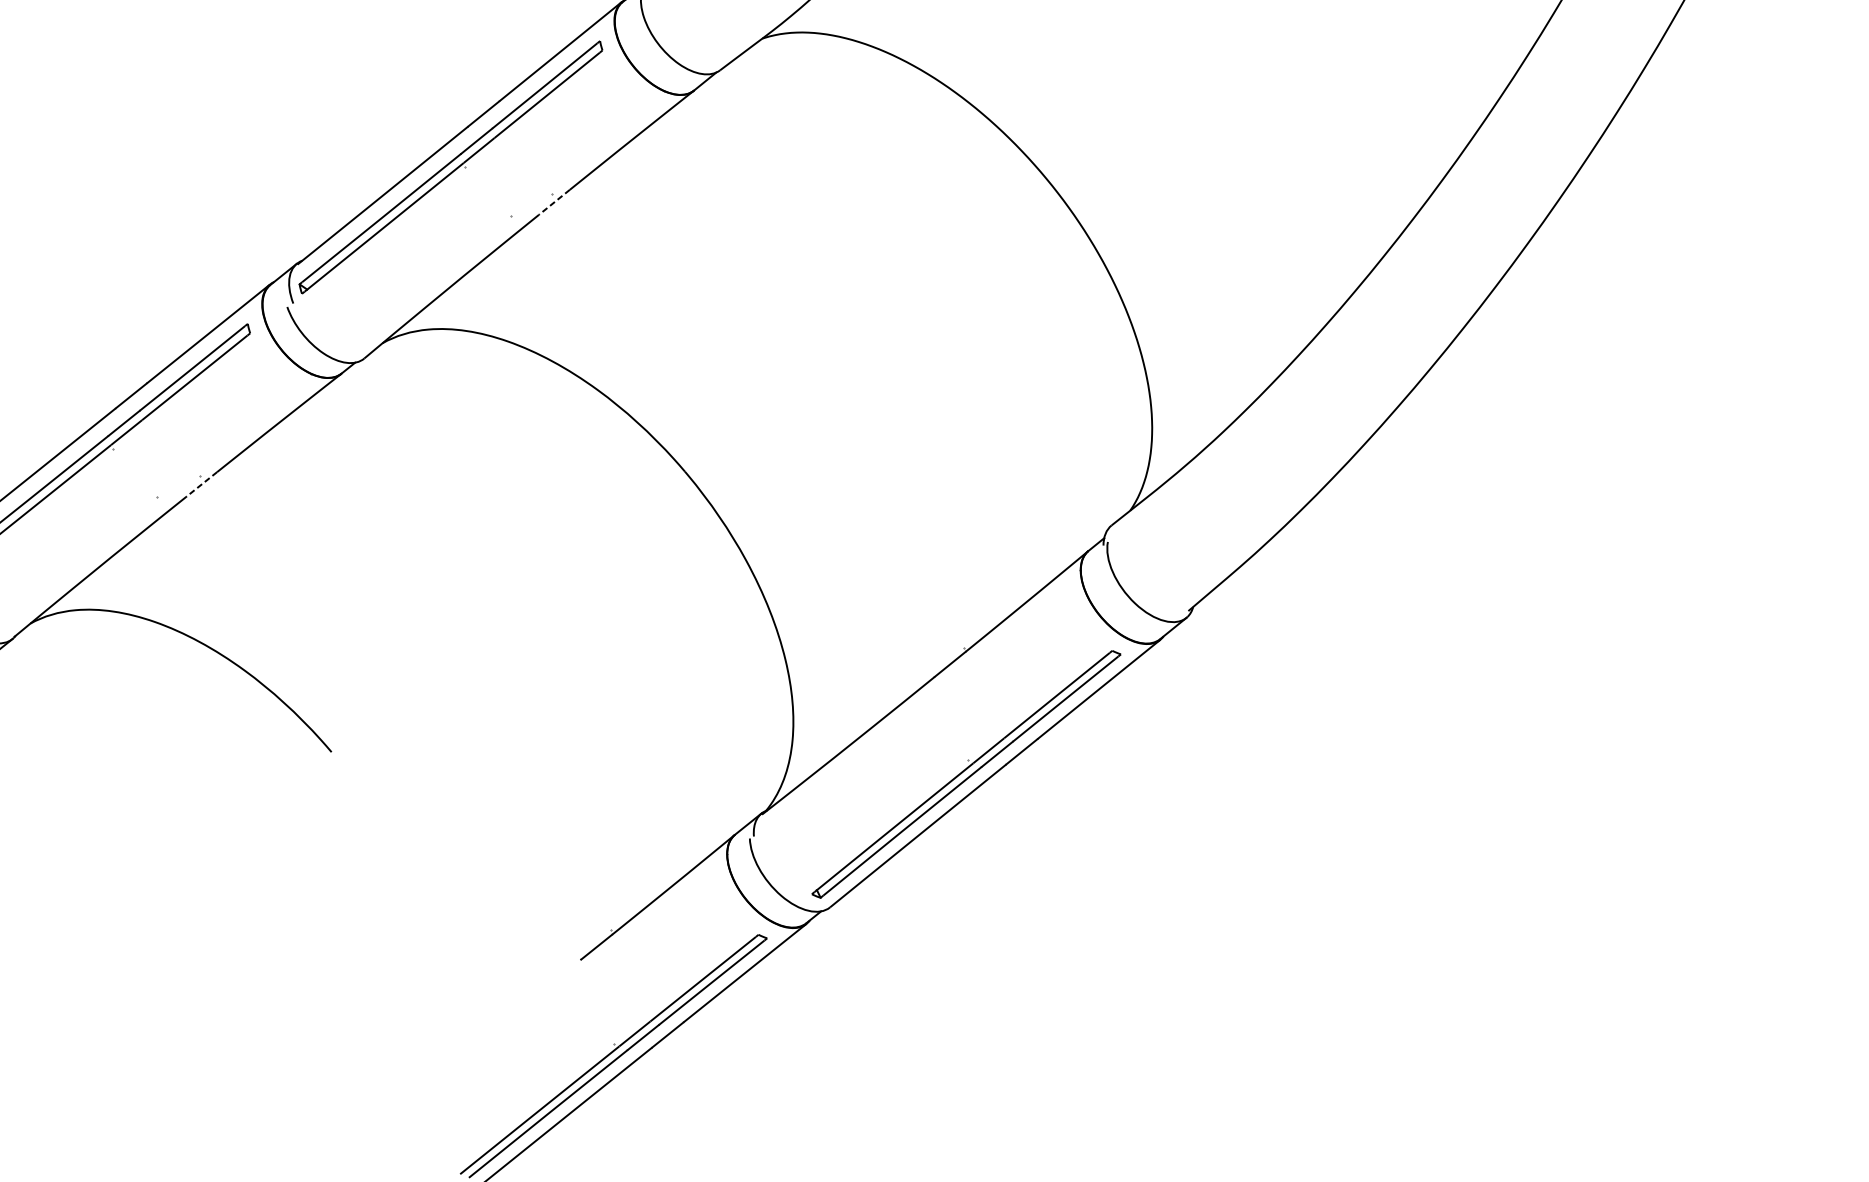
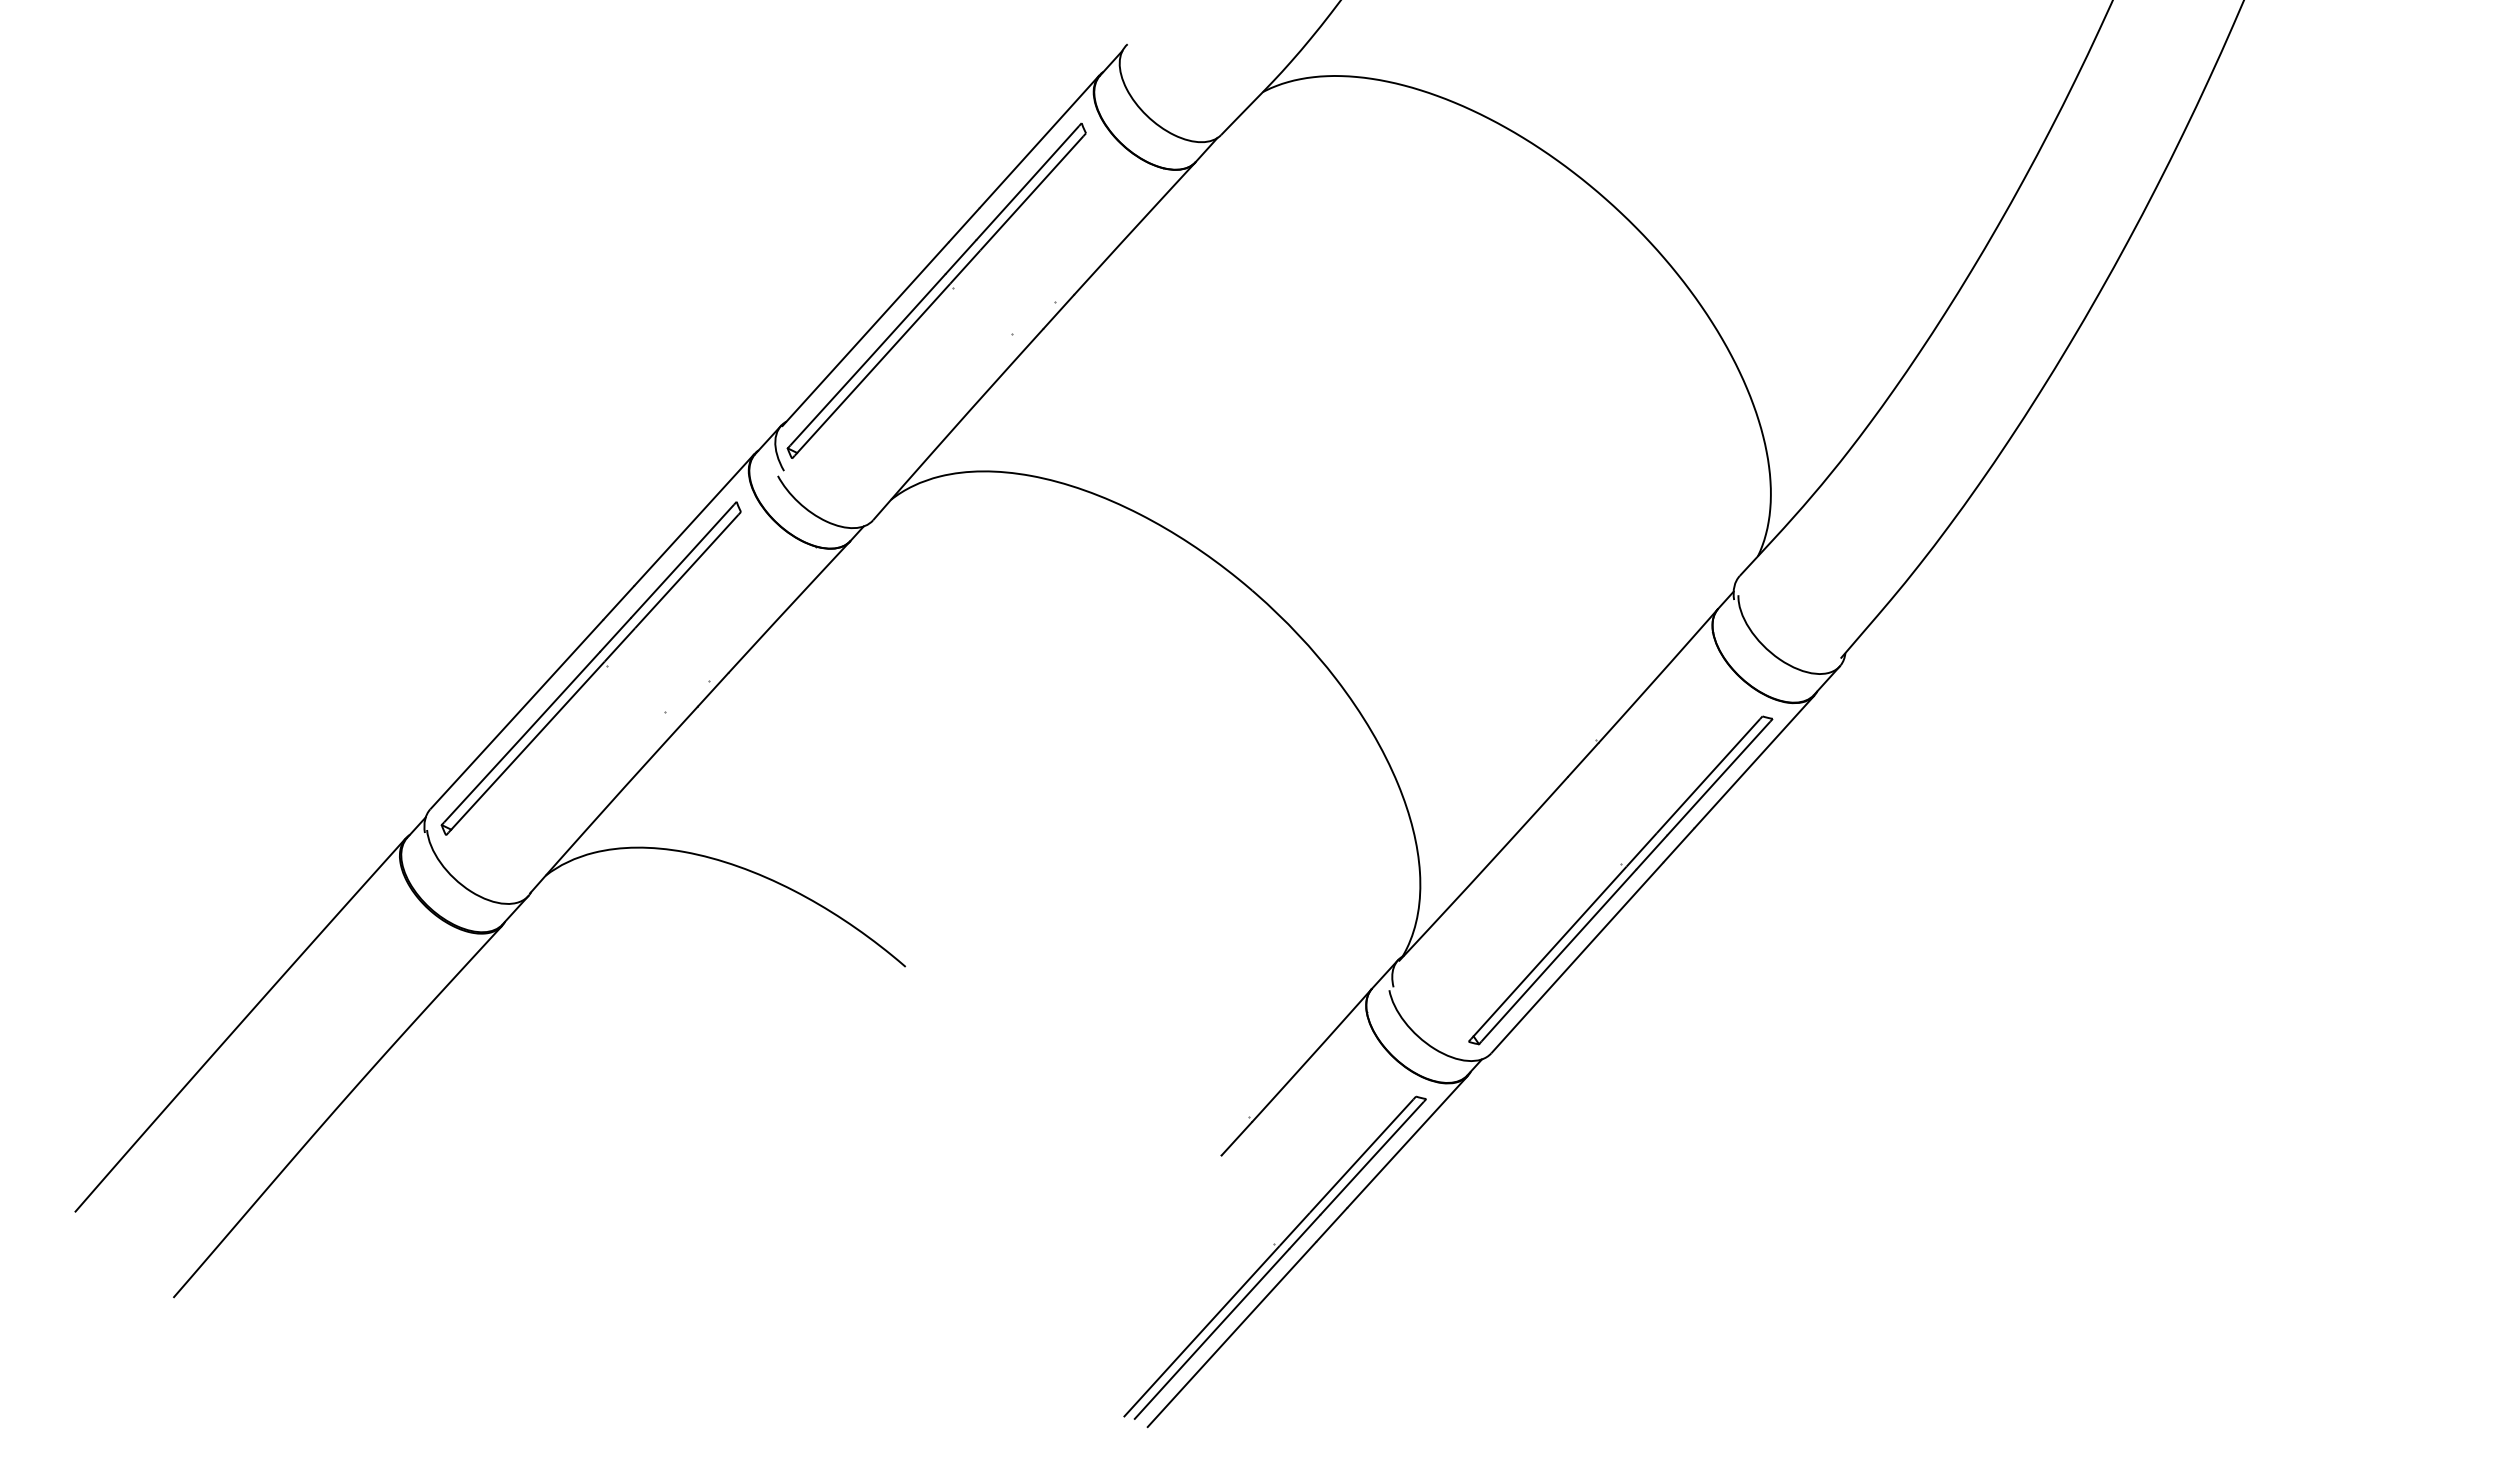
line: (554, 201) -> (1058, 311), dashed -> solid
line: (201, 484) -> (712, 690), dashed -> solid

